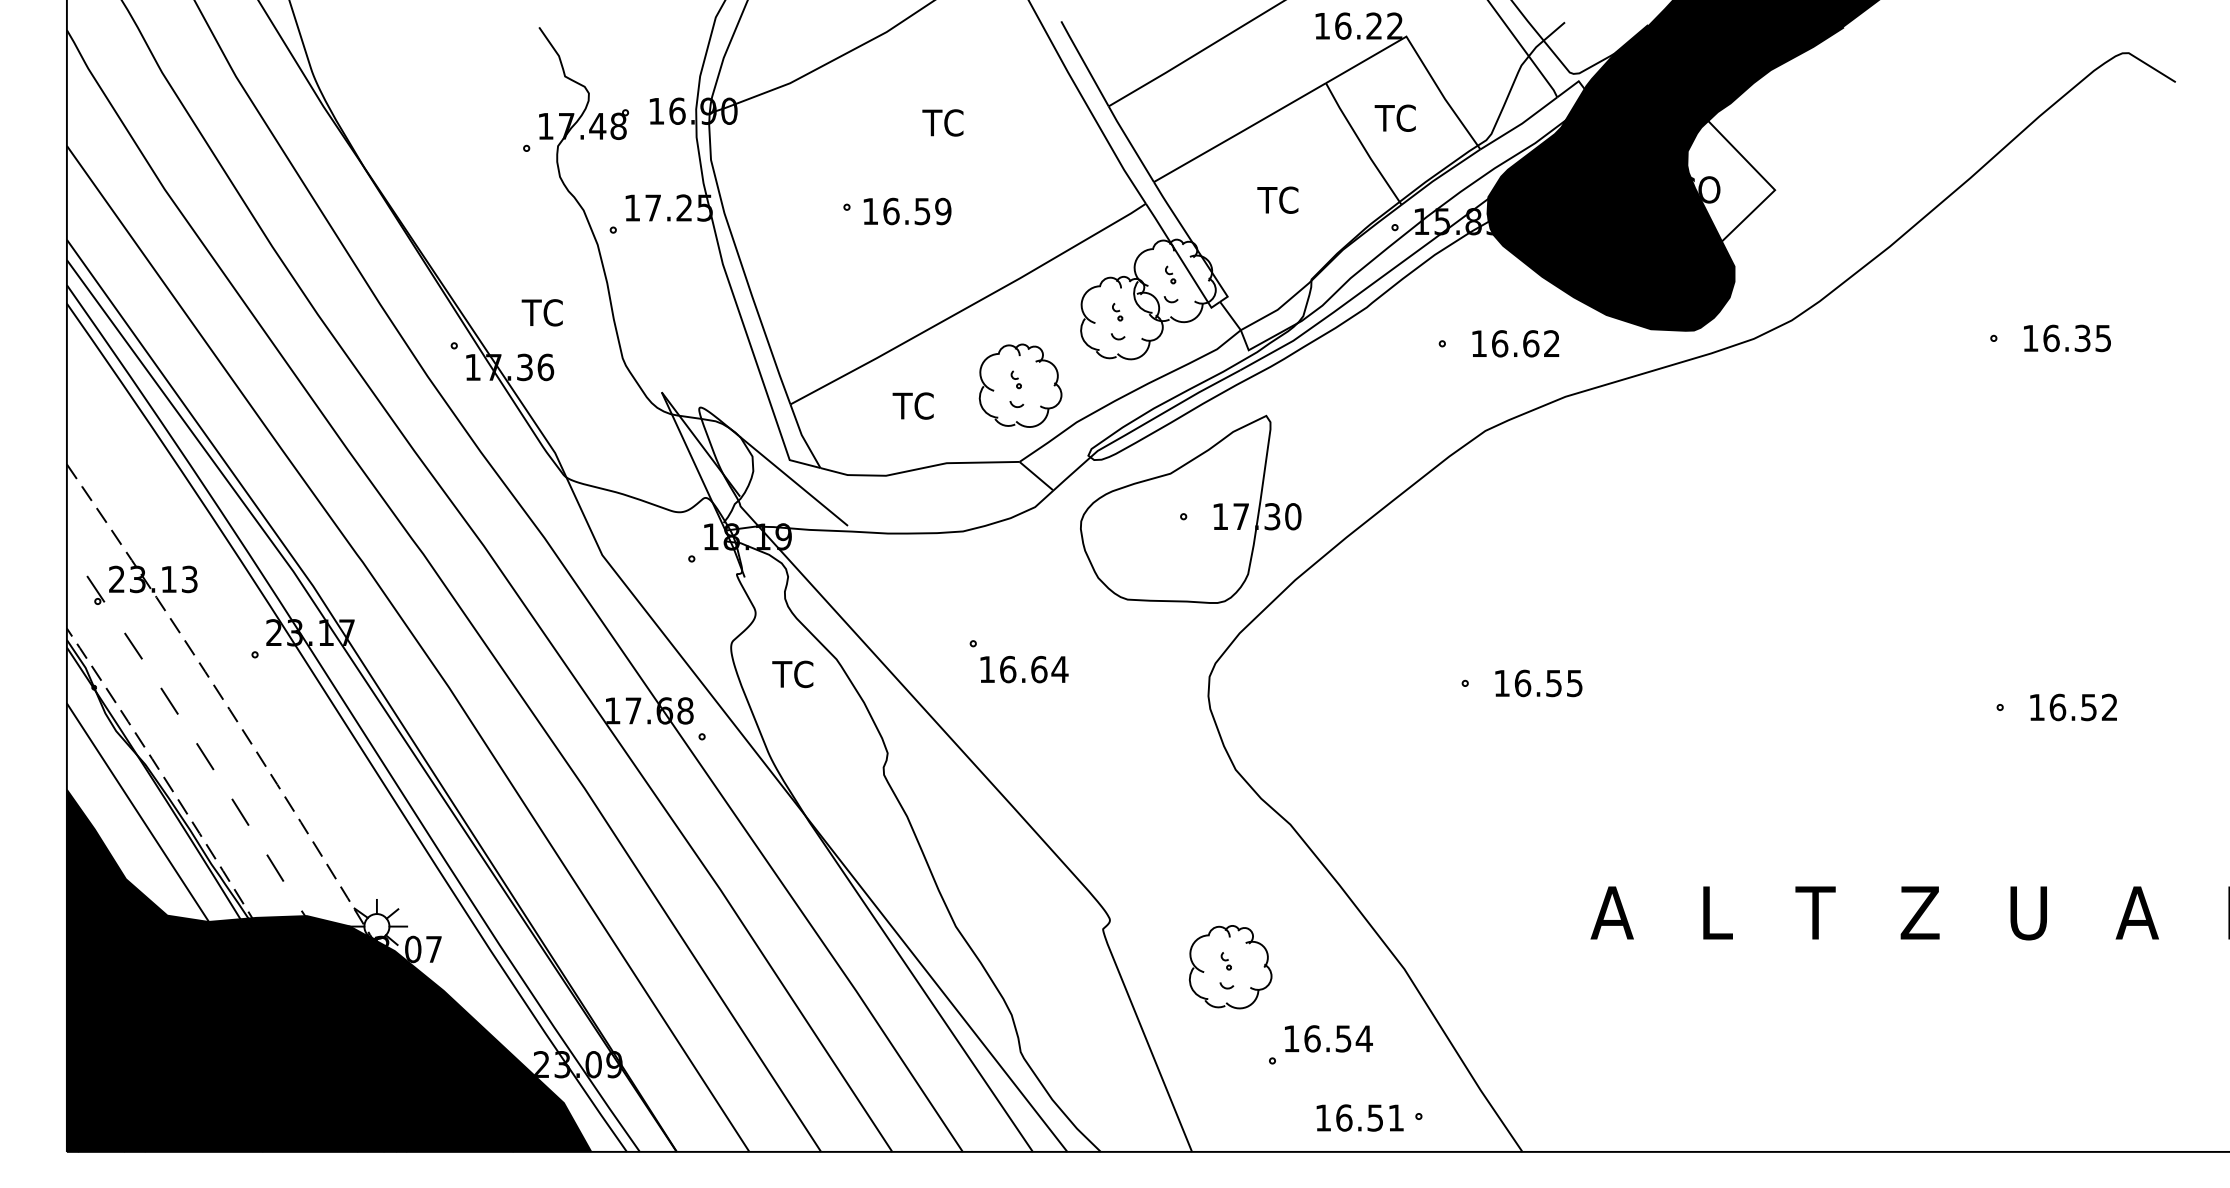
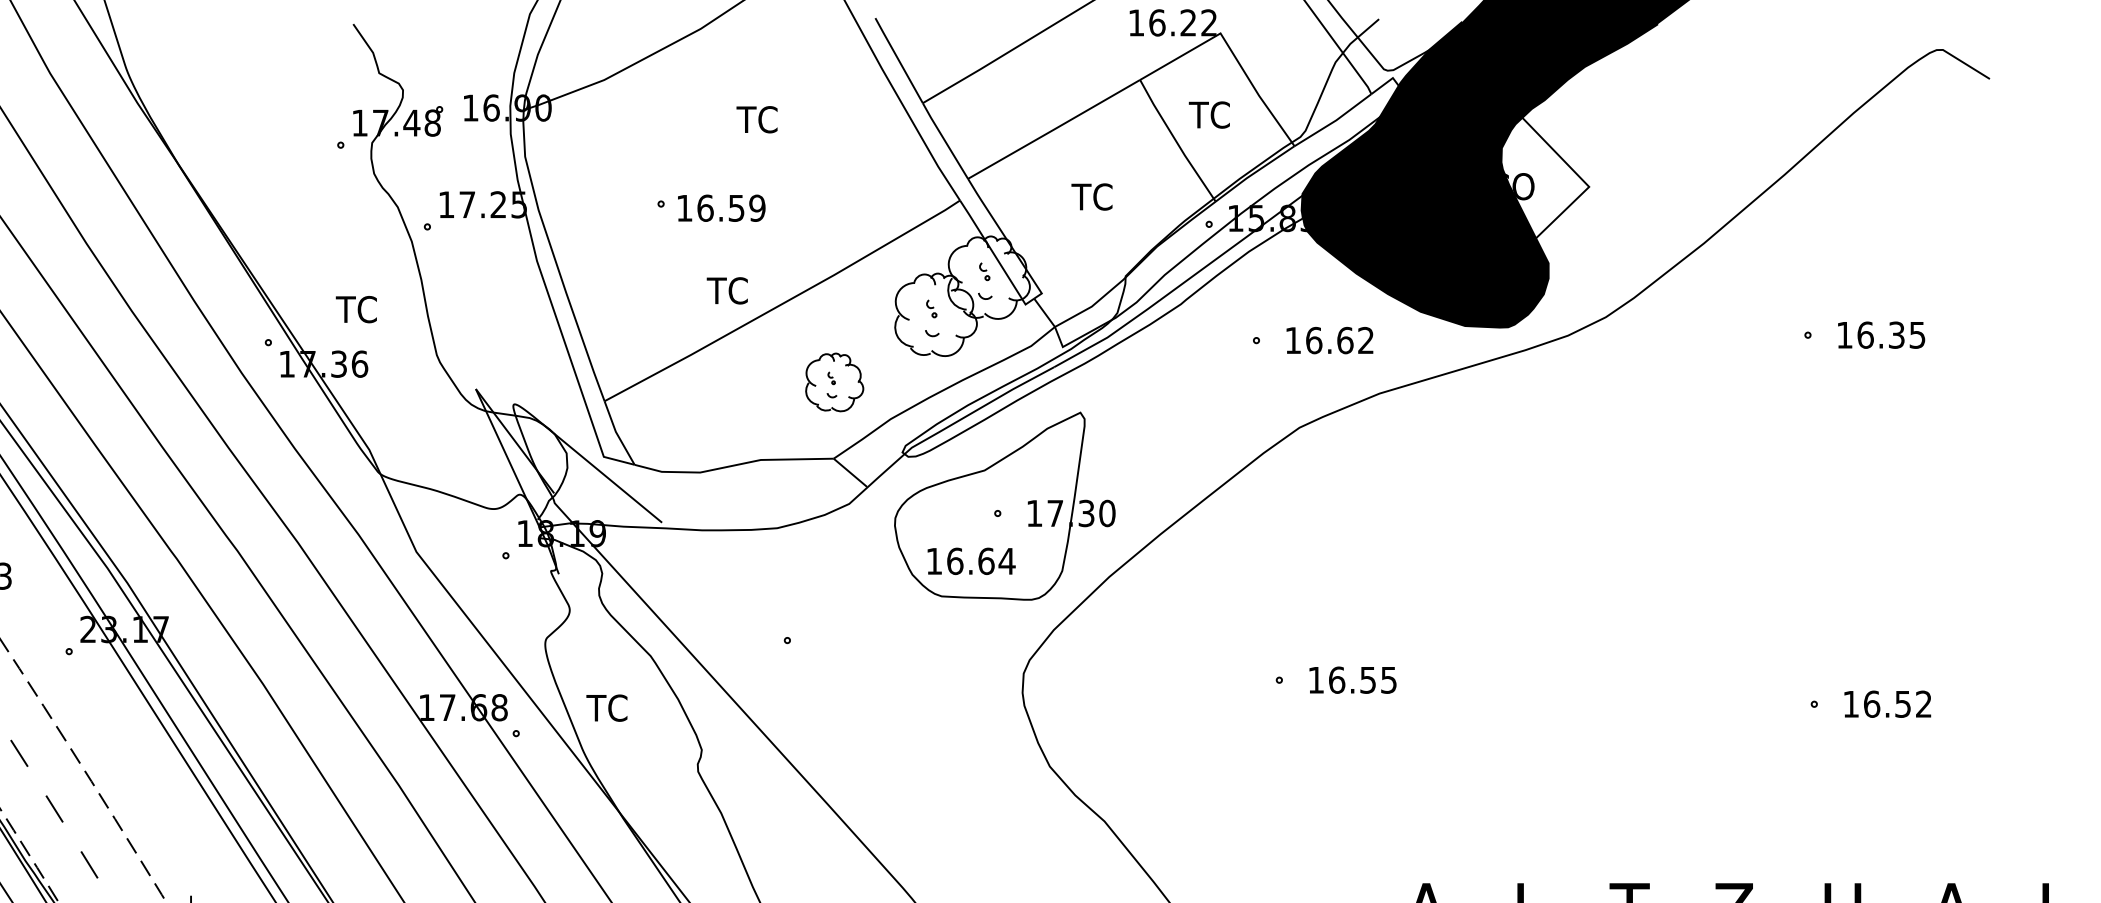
part: (1020, 385) -> (834, 382), size x0.7
text: (912, 405) -> (726, 290), moved
text: (1024, 669) -> (971, 561), moved
text: (792, 674) -> (606, 708), moved

